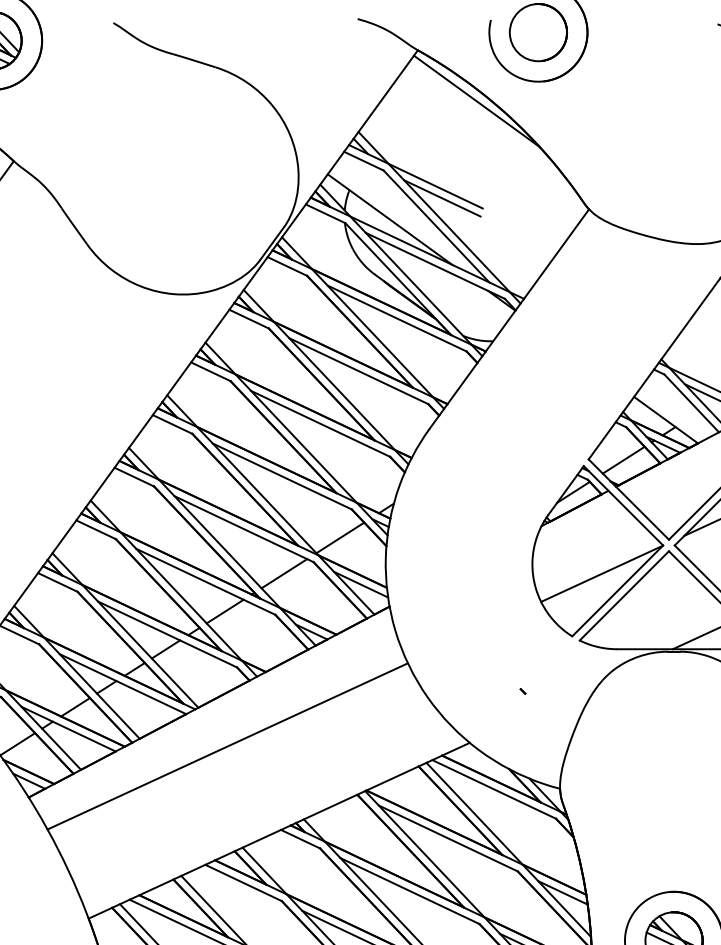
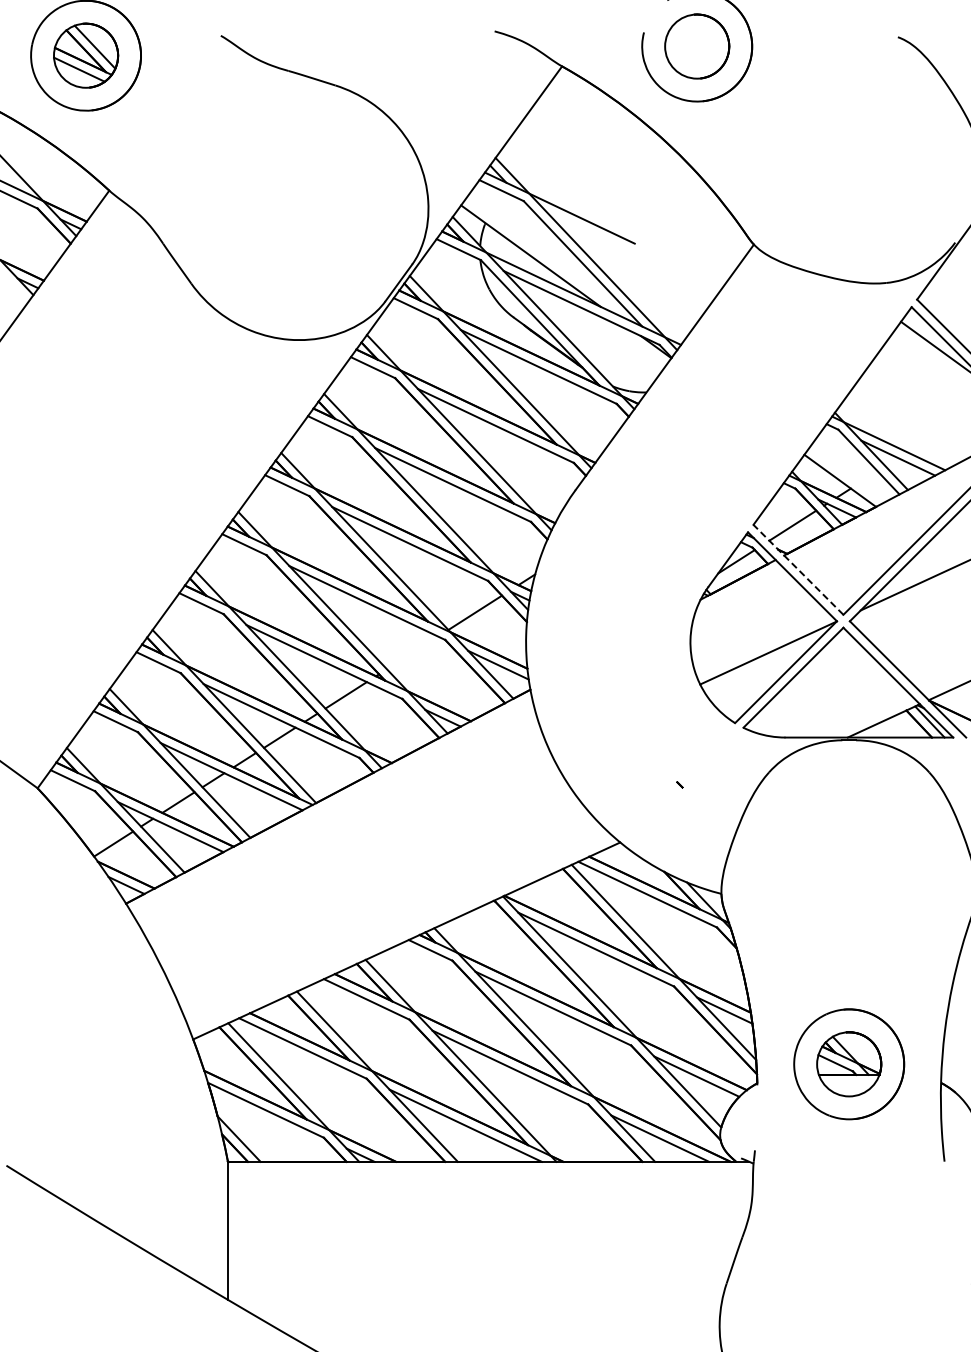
line: (476, 101) -> (627, 123), removed
line: (442, 198) -> (589, 232), removed
line: (628, 499) -> (798, 569), solid -> dashed
line: (284, 573) -> (412, 652), removed
line: (227, 746) -> (348, 846), removed

